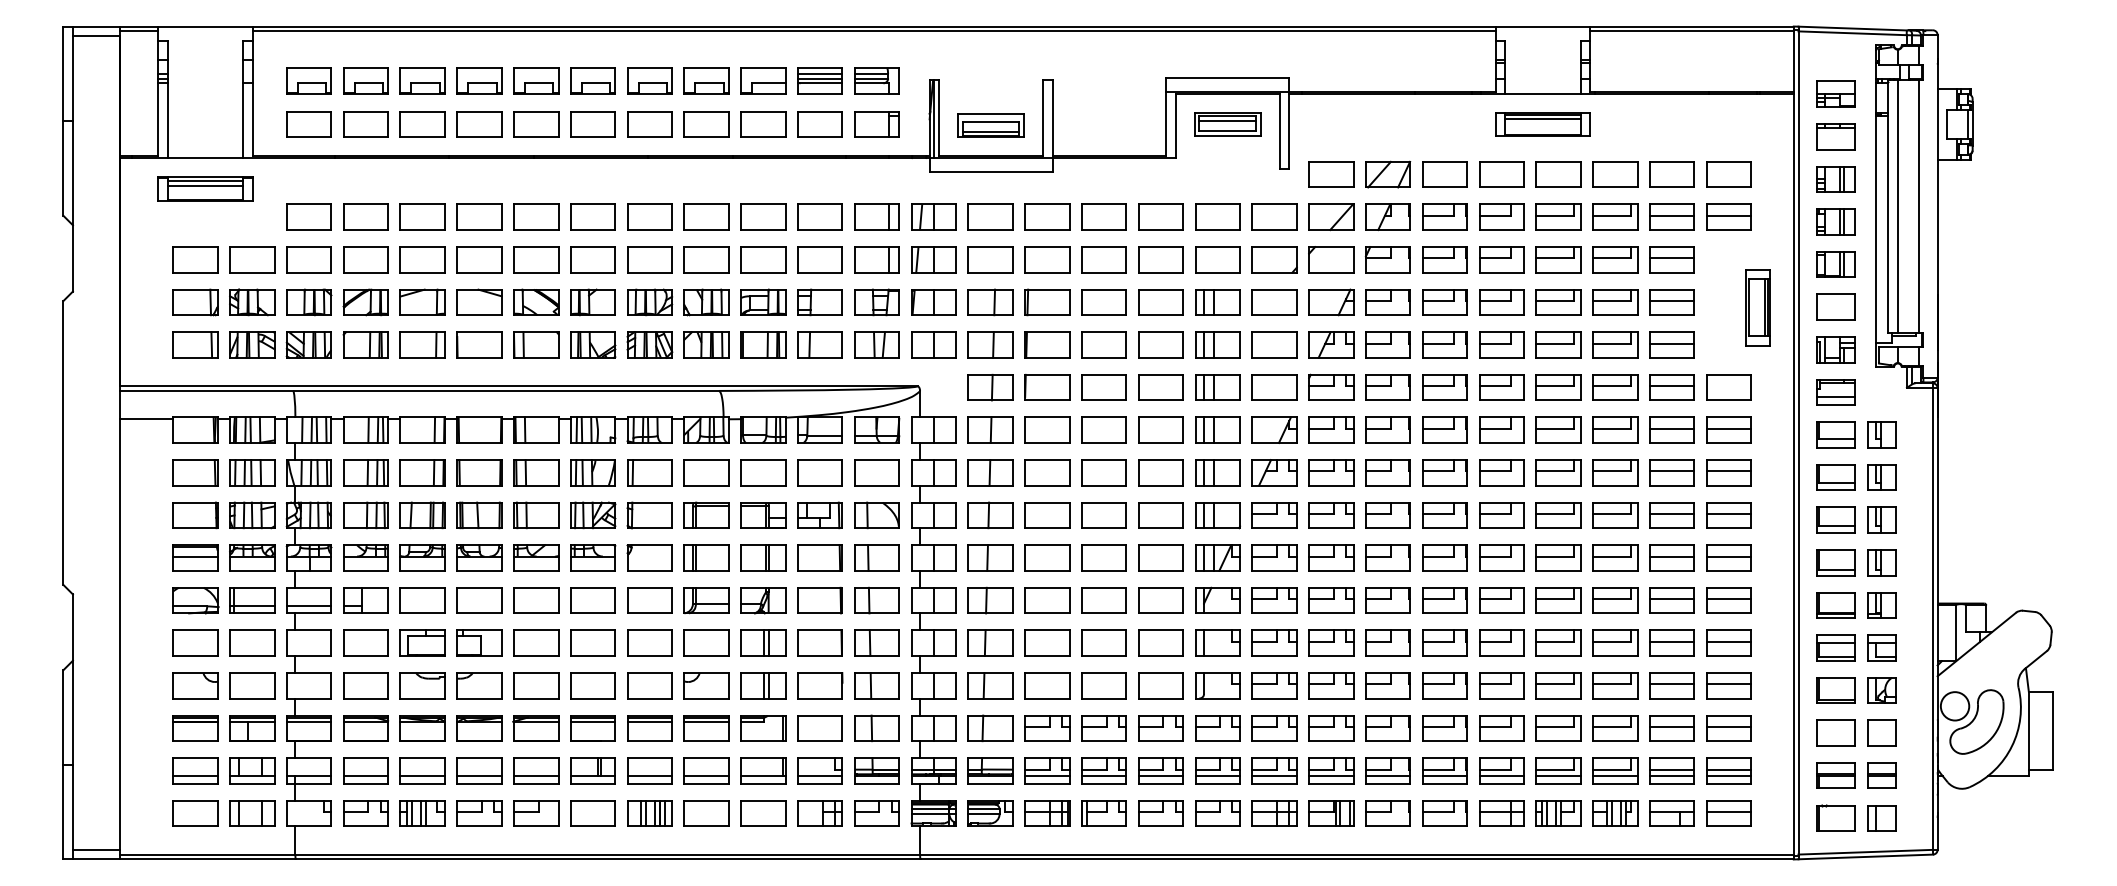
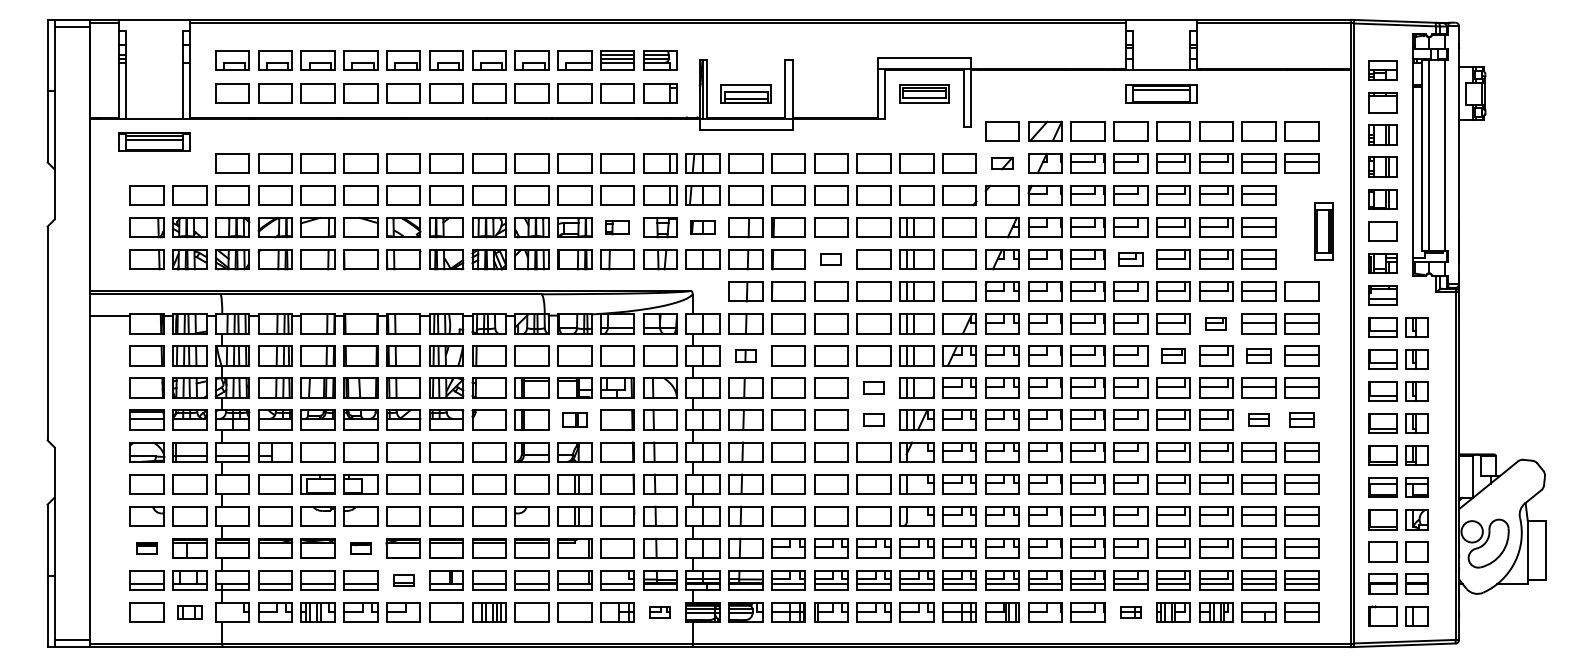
part: (1331, 217) -> (1002, 163), size x0.6
part: (819, 302) -> (617, 227), size x0.7
part: (933, 302) -> (702, 227), size x0.7
part: (1103, 344) -> (830, 259), size x0.6
part: (1501, 344) -> (1130, 259), size x0.7
part: (1615, 429) -> (1216, 323), size x0.6
part: (990, 472) -> (745, 355), size x0.6
part: (1558, 472) -> (1173, 355), size x0.7
part: (1671, 472) -> (1258, 355), size x0.7
part: (1160, 515) -> (873, 388), size x0.6
part: (763, 557) -> (574, 419), size x0.7
part: (1160, 557) -> (873, 419), size x0.6
part: (1671, 557) -> (1258, 419), size x0.6
part: (1728, 557) -> (1301, 419), size x0.7
part: (195, 728) -> (147, 548), size x0.6
part: (479, 728) -> (360, 548), size x0.6
part: (536, 770) -> (403, 580), size x0.6
part: (252, 813) -> (190, 612), size x0.7
part: (876, 813) -> (659, 612), size x0.6
part: (1501, 813) -> (1130, 612), size x0.6

